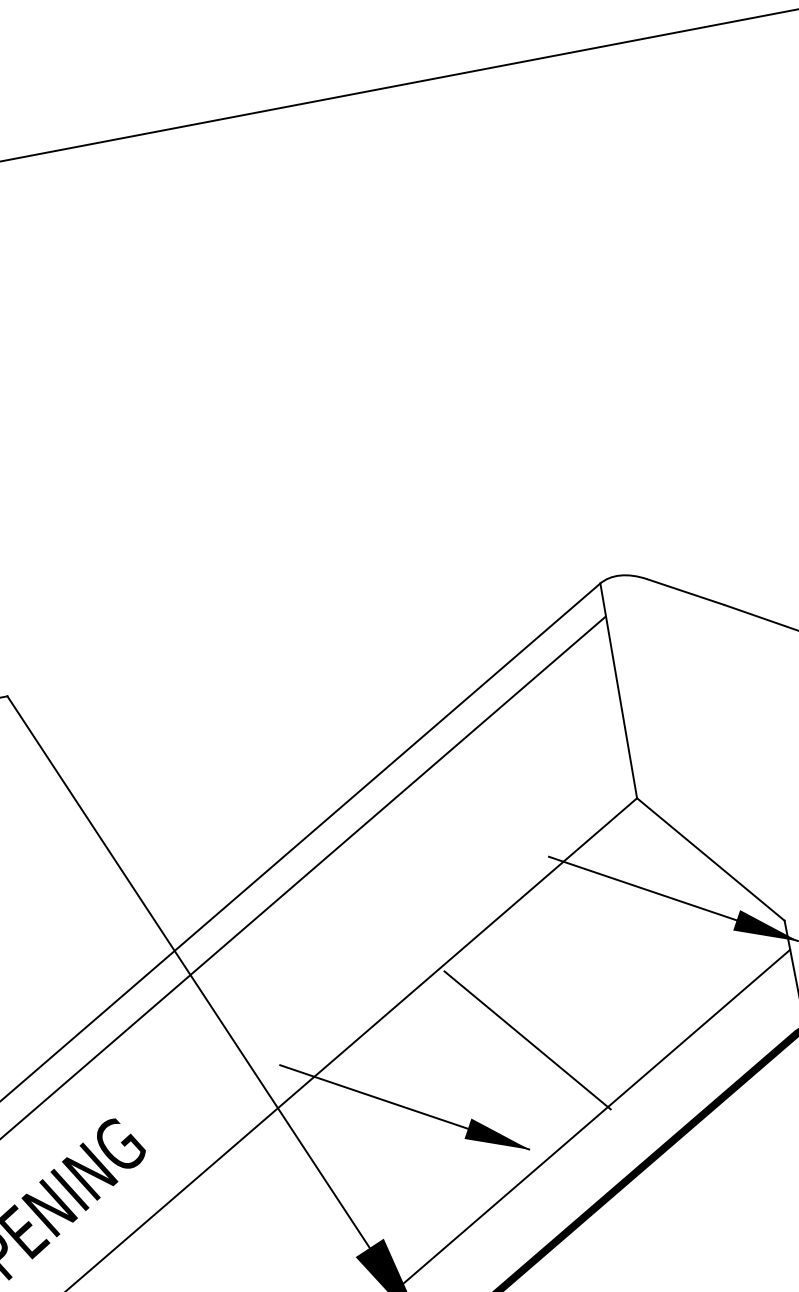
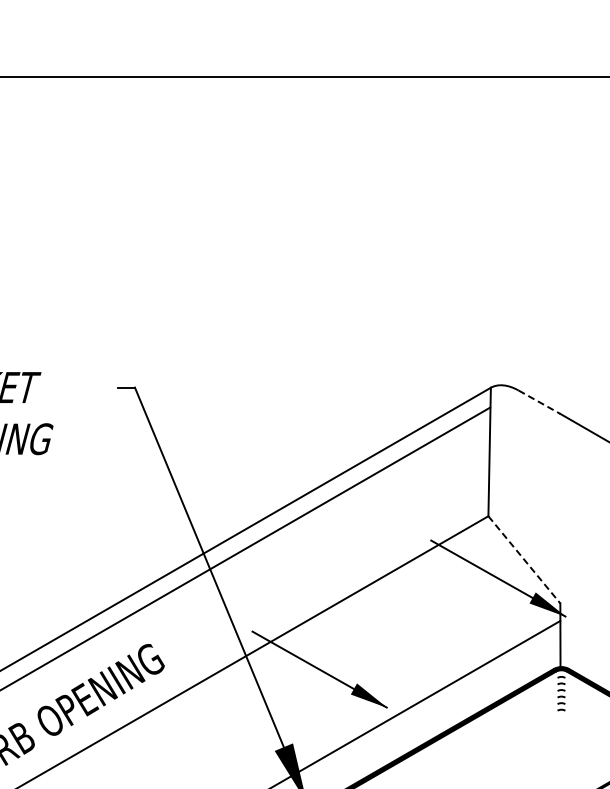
line: (686, 592) -> (539, 402), solid -> dashed
line: (710, 858) -> (524, 559), solid -> dashed
line: (526, 1040) -> (397, 644), removed

